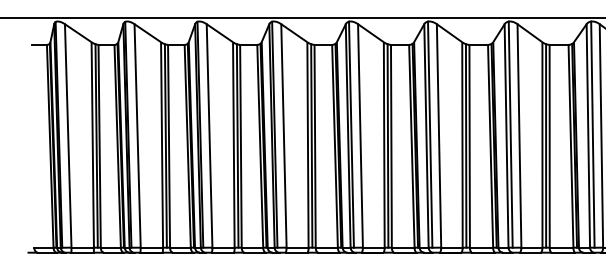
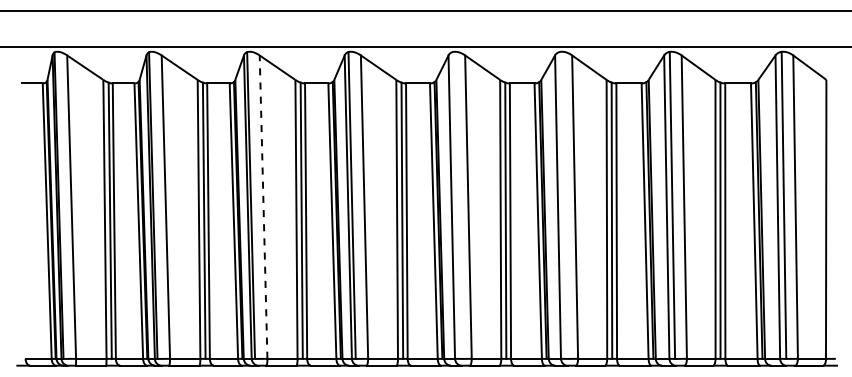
line: (350, 133) -> (455, 204), removed
line: (430, 133) -> (563, 204), removed
line: (209, 136) -> (263, 207), solid -> dashed

